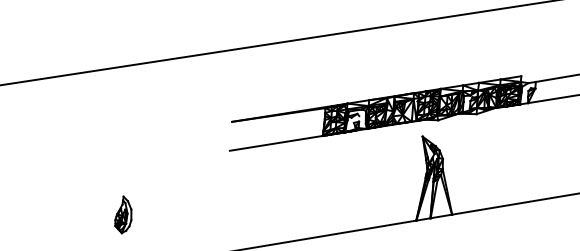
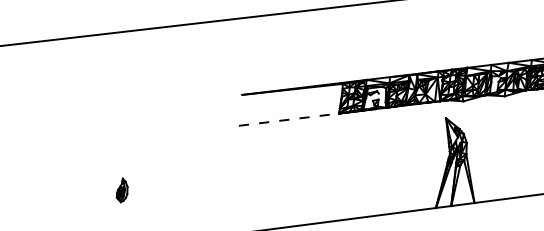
line: (276, 143) -> (289, 119), solid -> dashed
part: (123, 214) -> (122, 189), size x0.6

